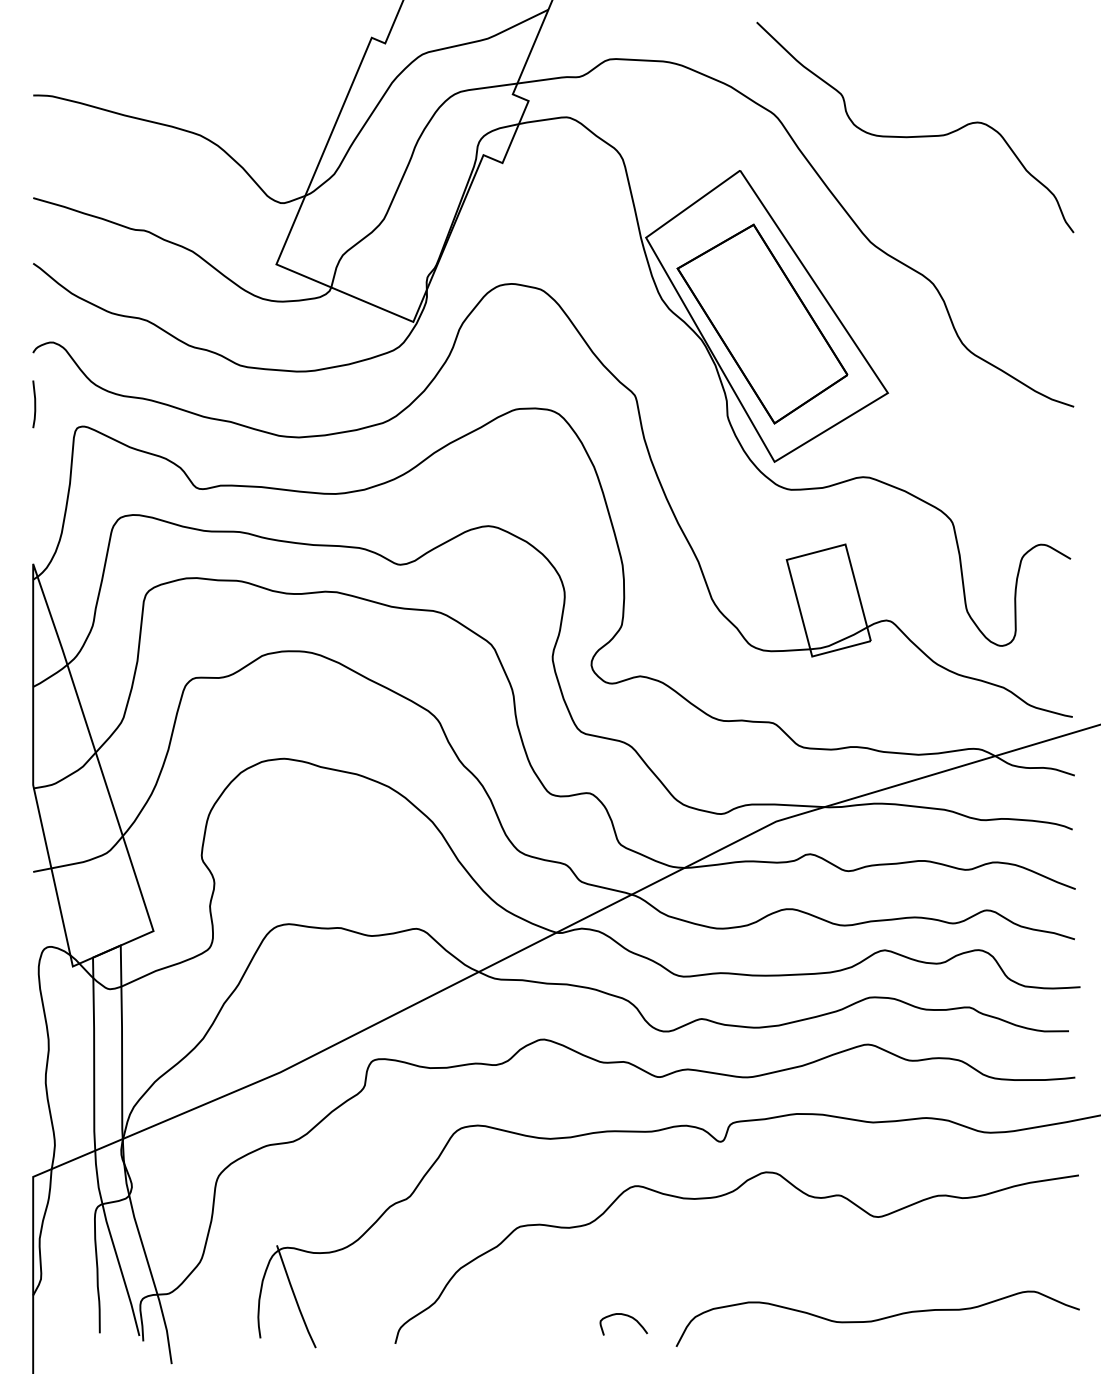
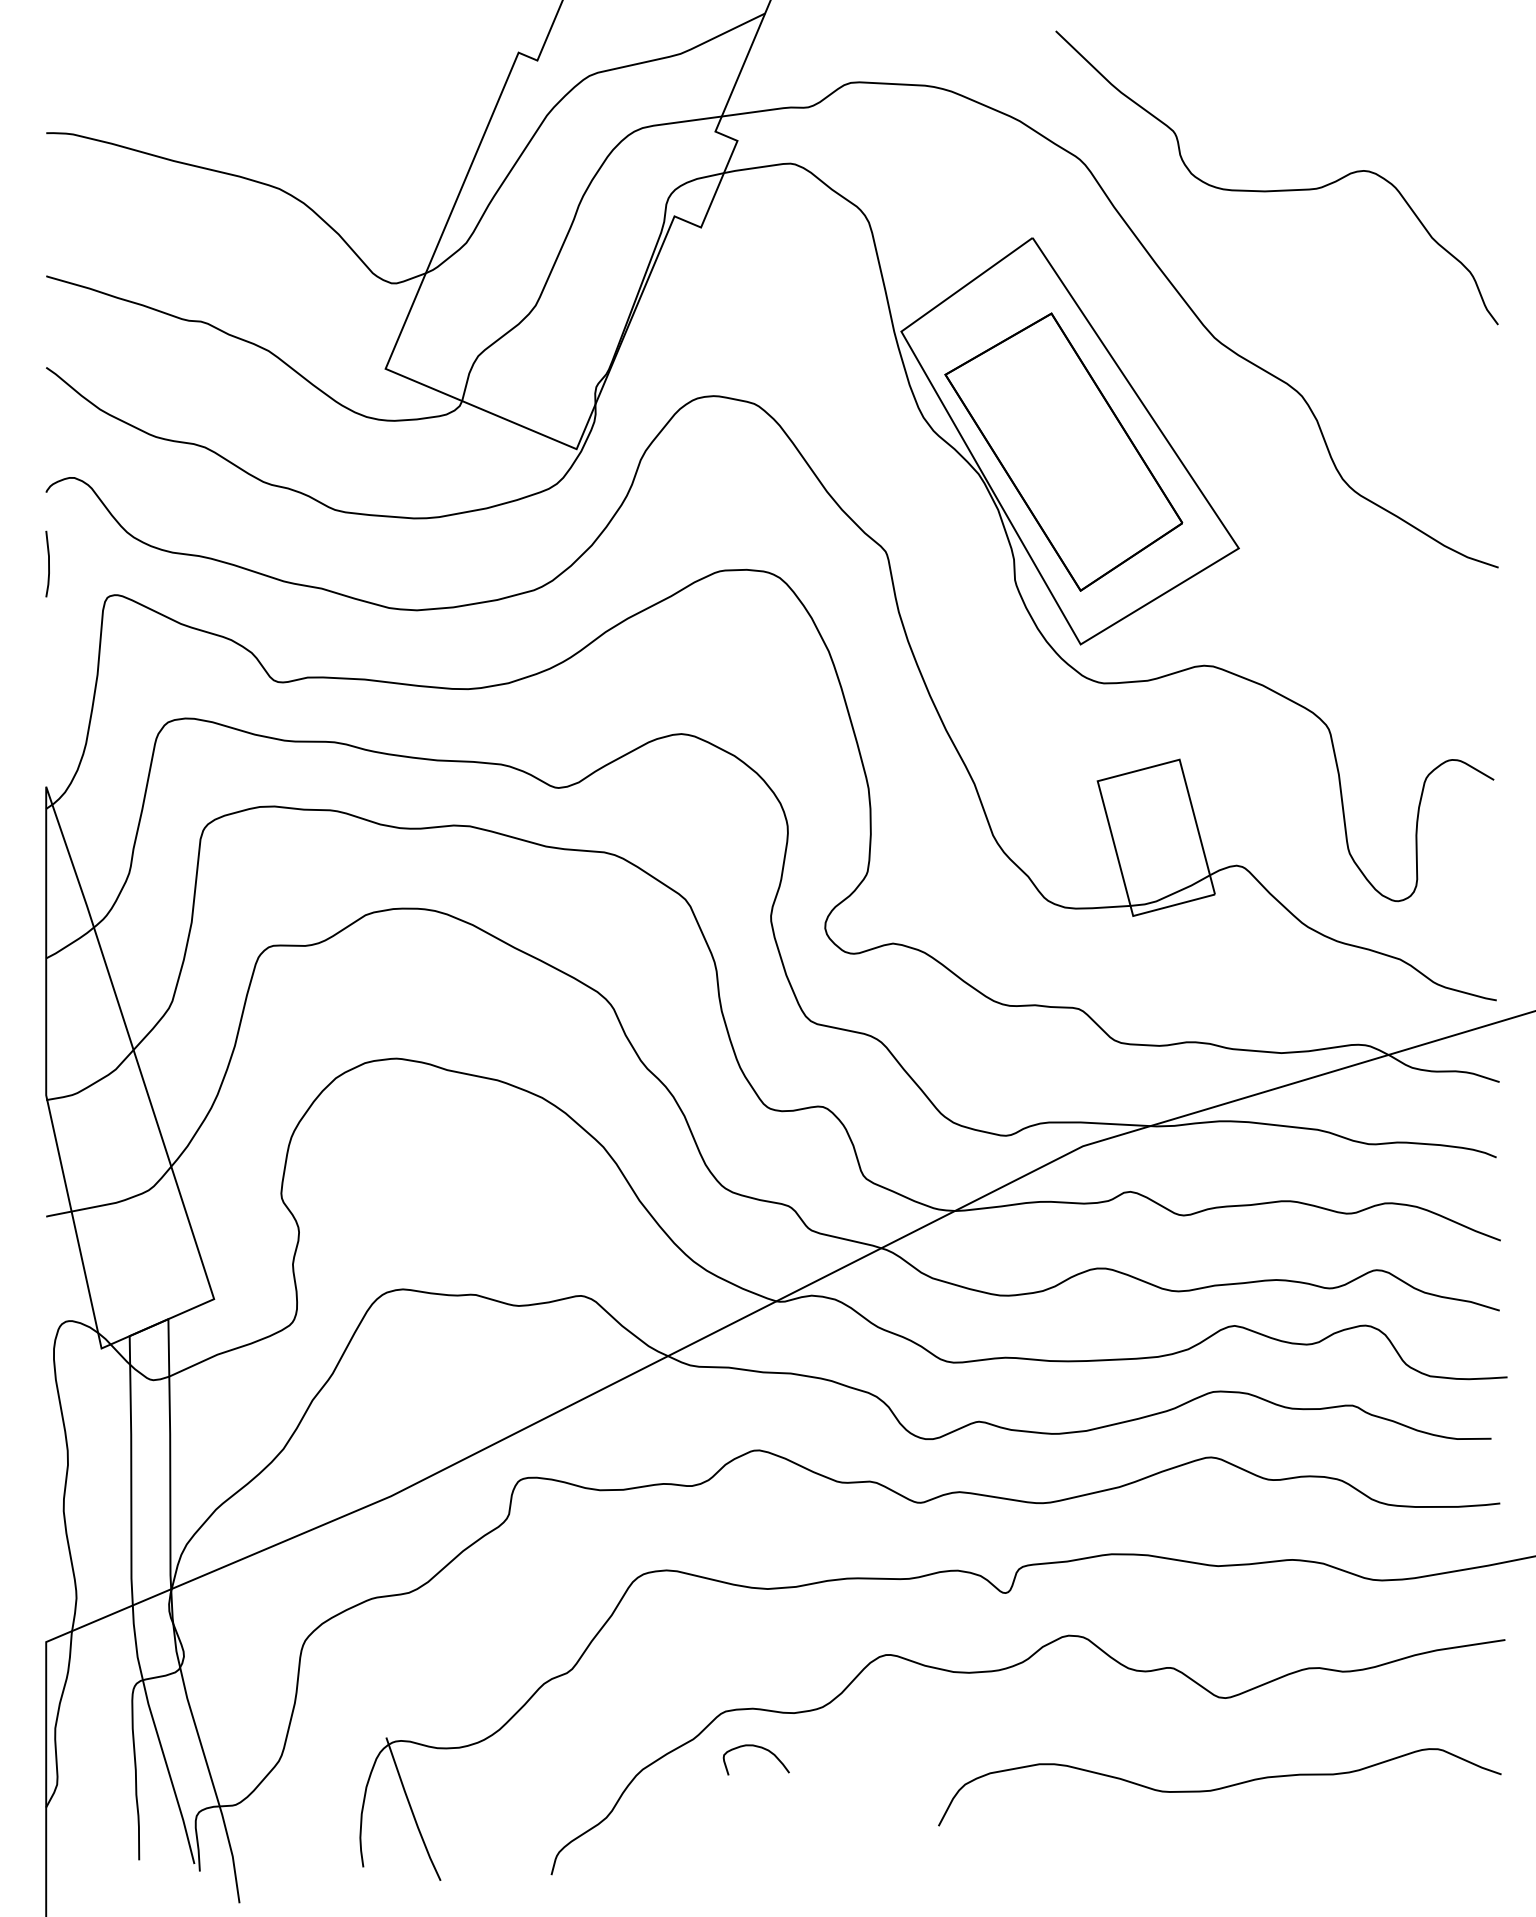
curve: (623, 1315) -> (756, 1747), moved
curve: (877, 1319) -> (1219, 1787), moved

